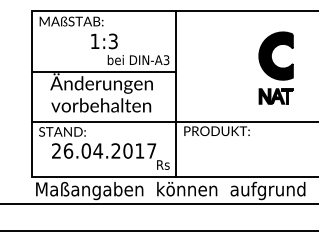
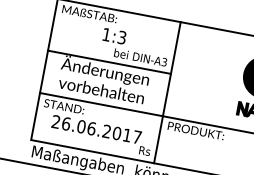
text: (98, 150) -> (91, 128), 26.04.2017 -> 26.06.2017

